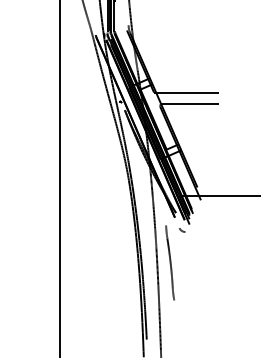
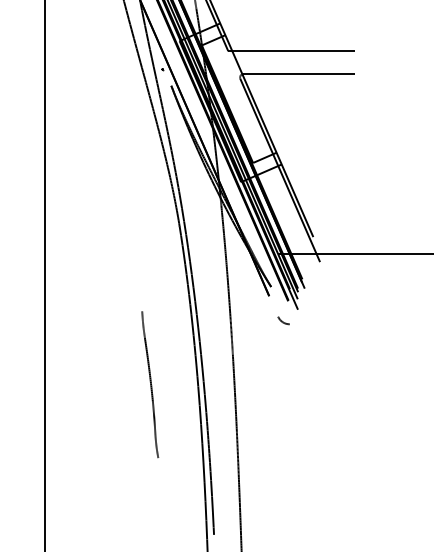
line: (170, 262) -> (150, 383), moved

